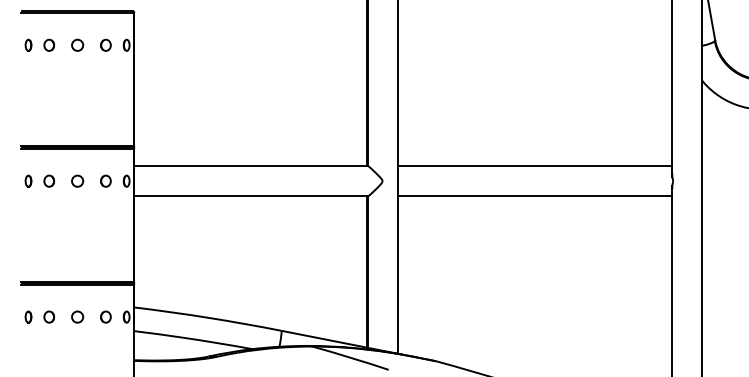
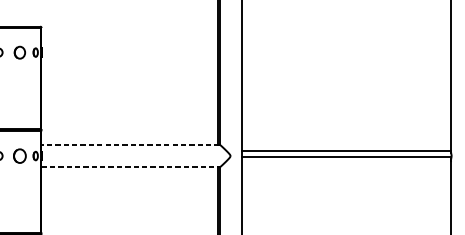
part: (105, 44) -> (19, 51), size x1.4
line: (250, 166) -> (129, 144), solid -> dashed
line: (535, 166) -> (346, 157), moved
part: (105, 180) -> (19, 155), size x1.6
line: (251, 196) -> (130, 167), solid -> dashed
line: (535, 196) -> (346, 151), moved

